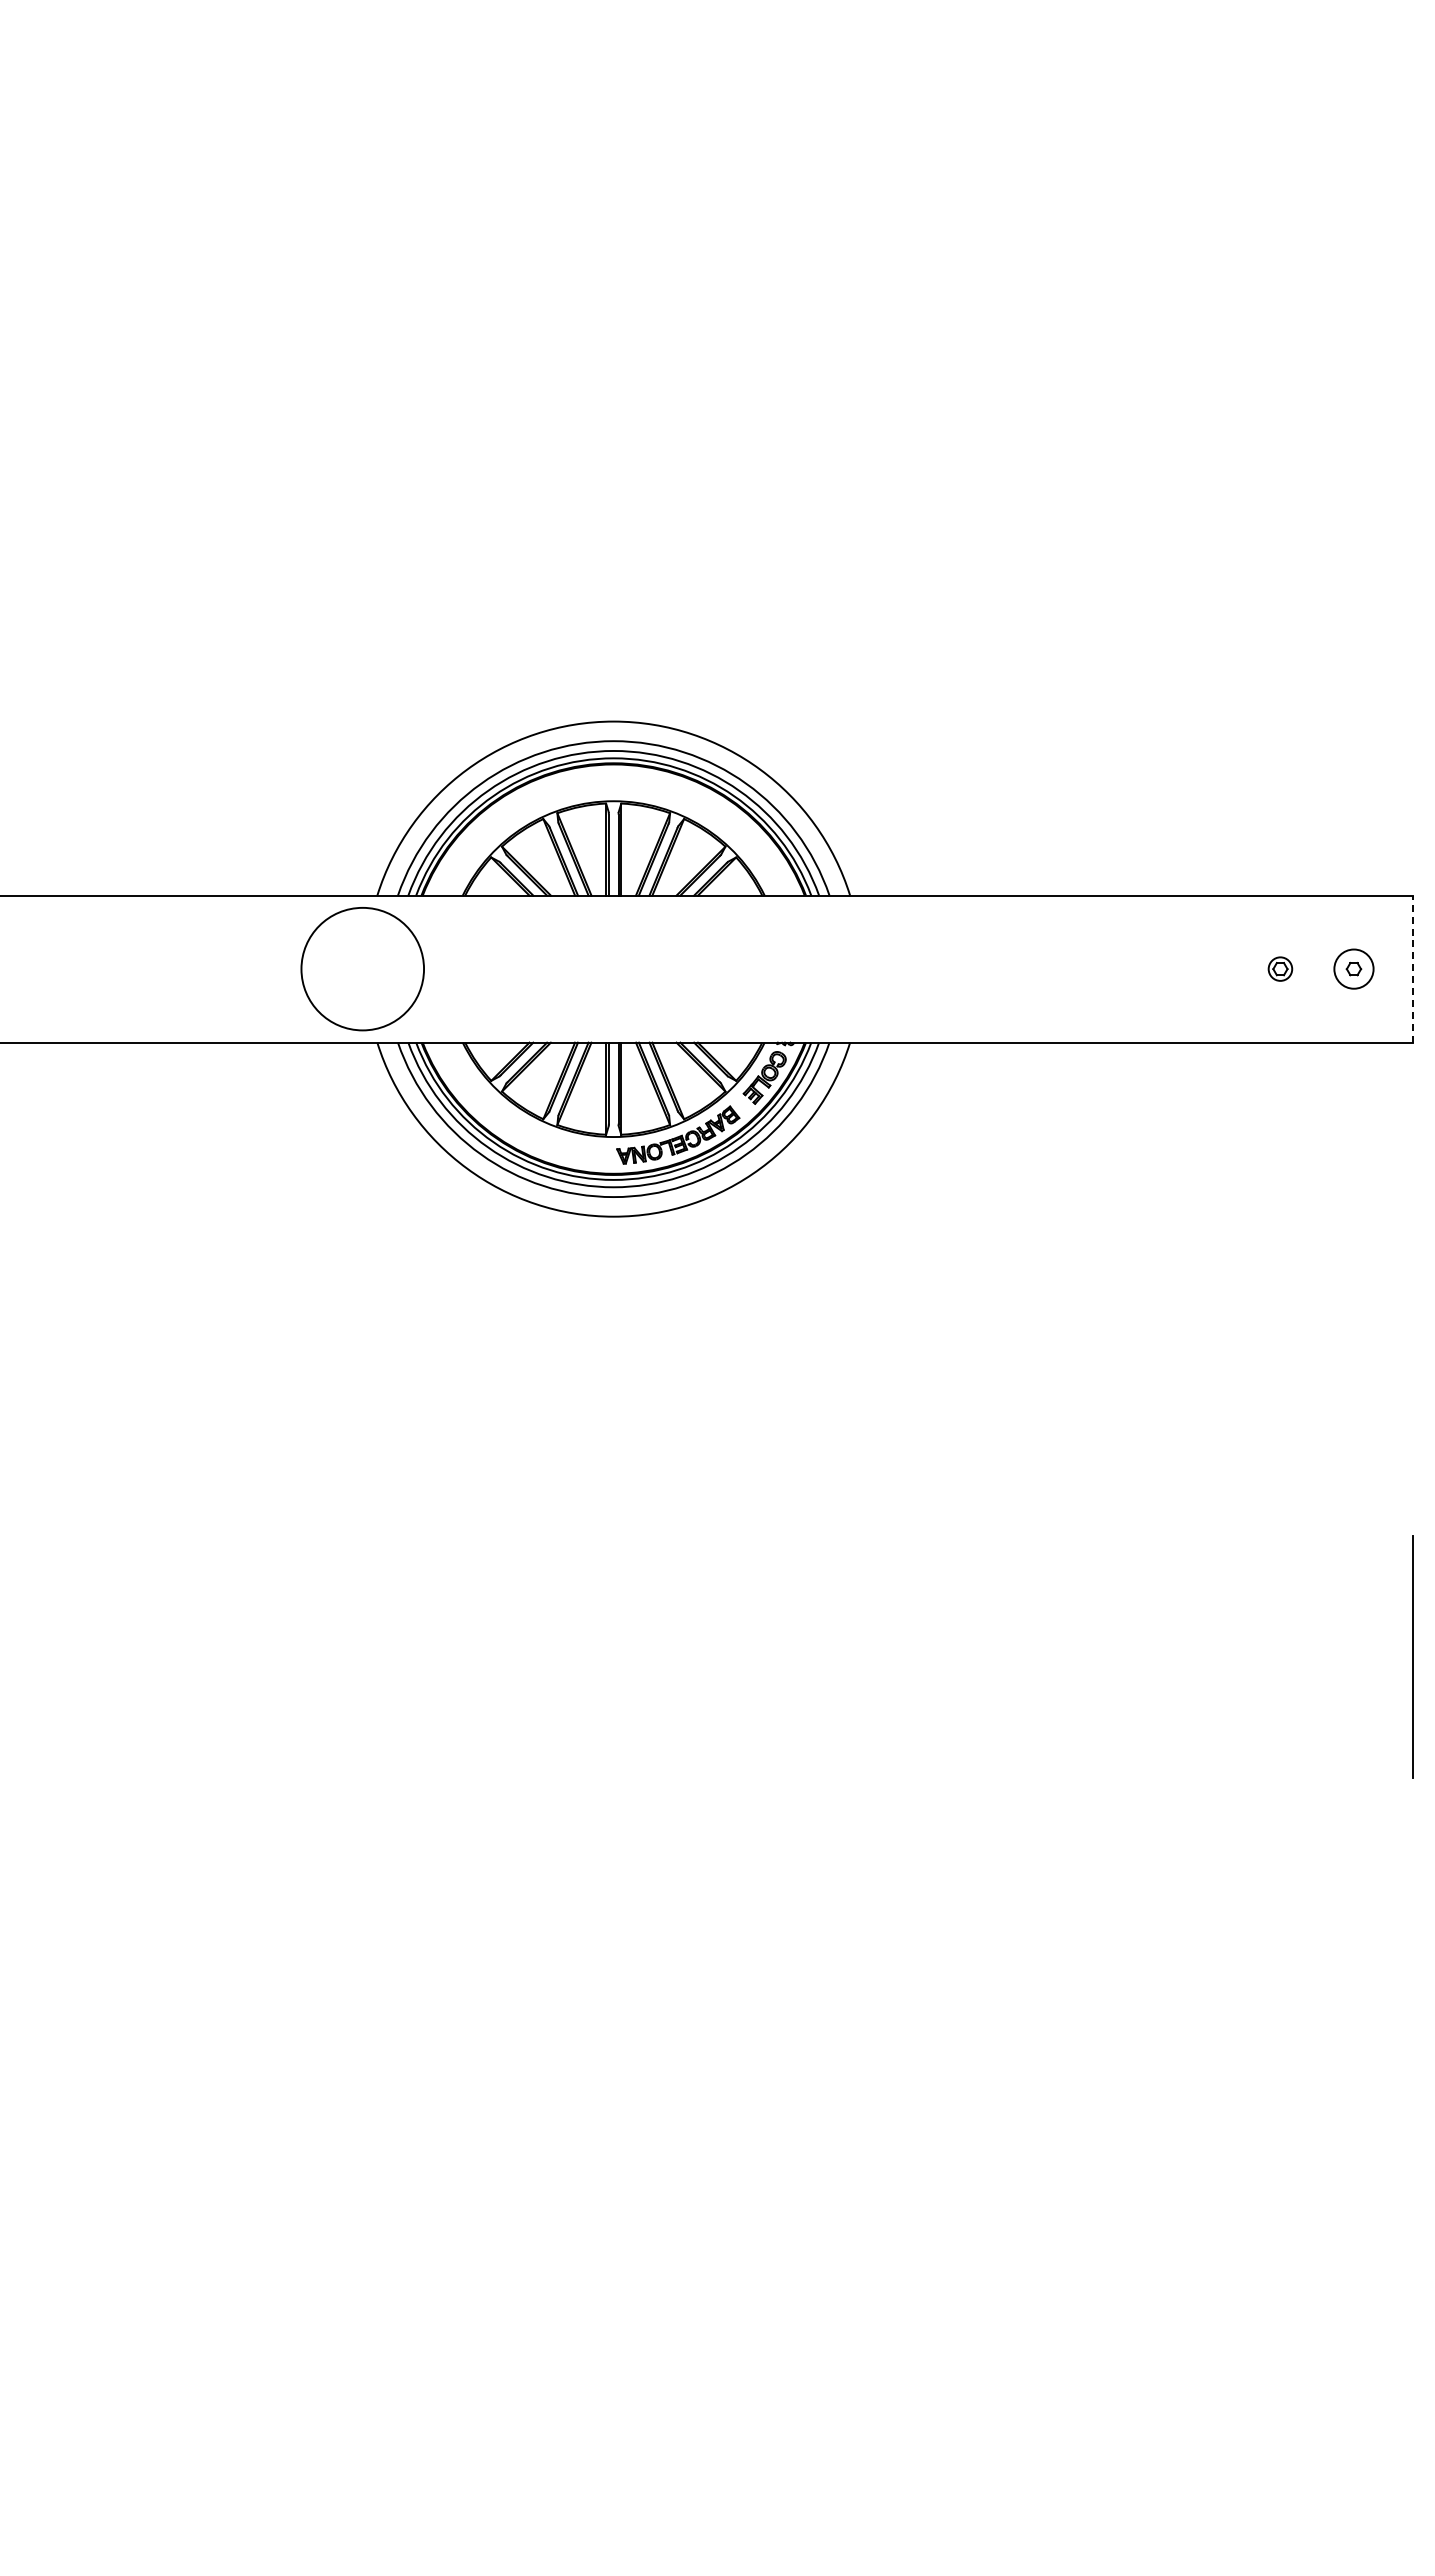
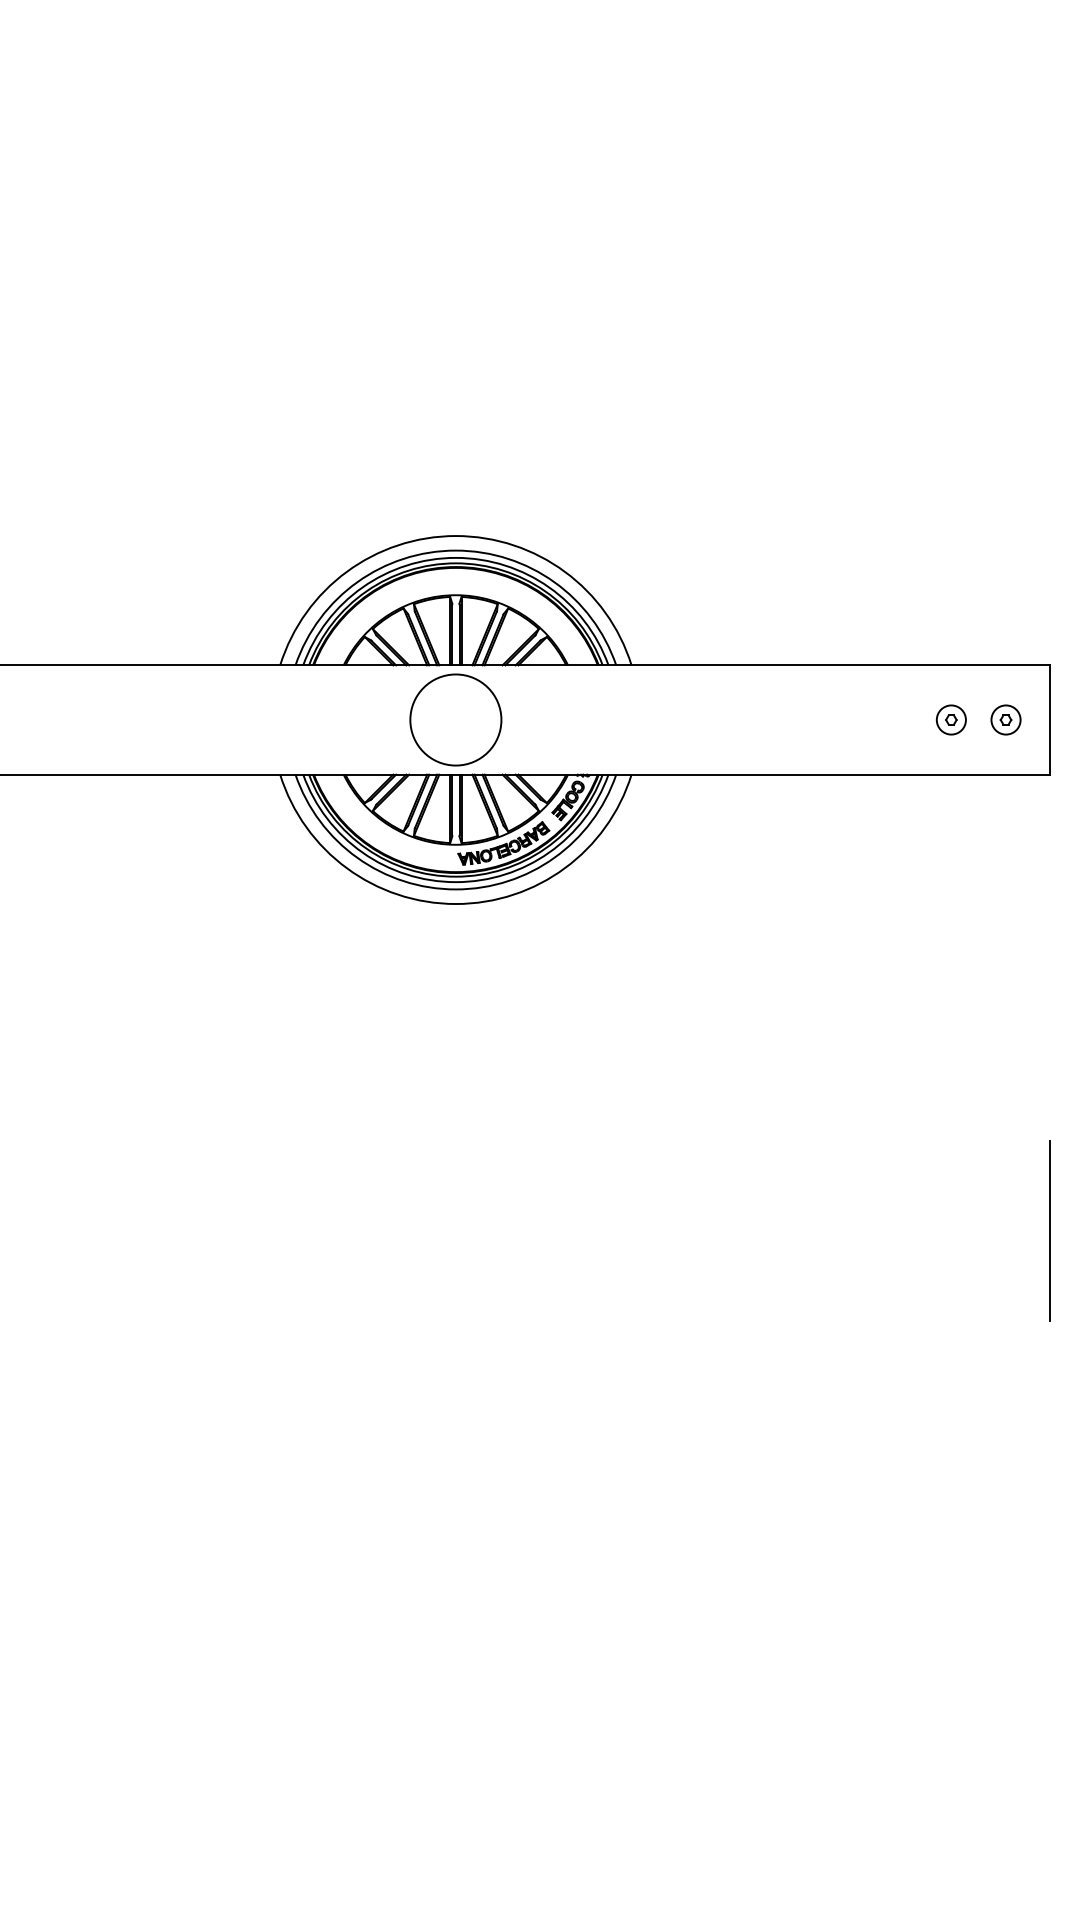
circle: (1280, 968) -> (951, 719), size x1.67
circle: (362, 969) -> (455, 720), moved
line: (1412, 969) -> (1049, 720), dashed -> solid

